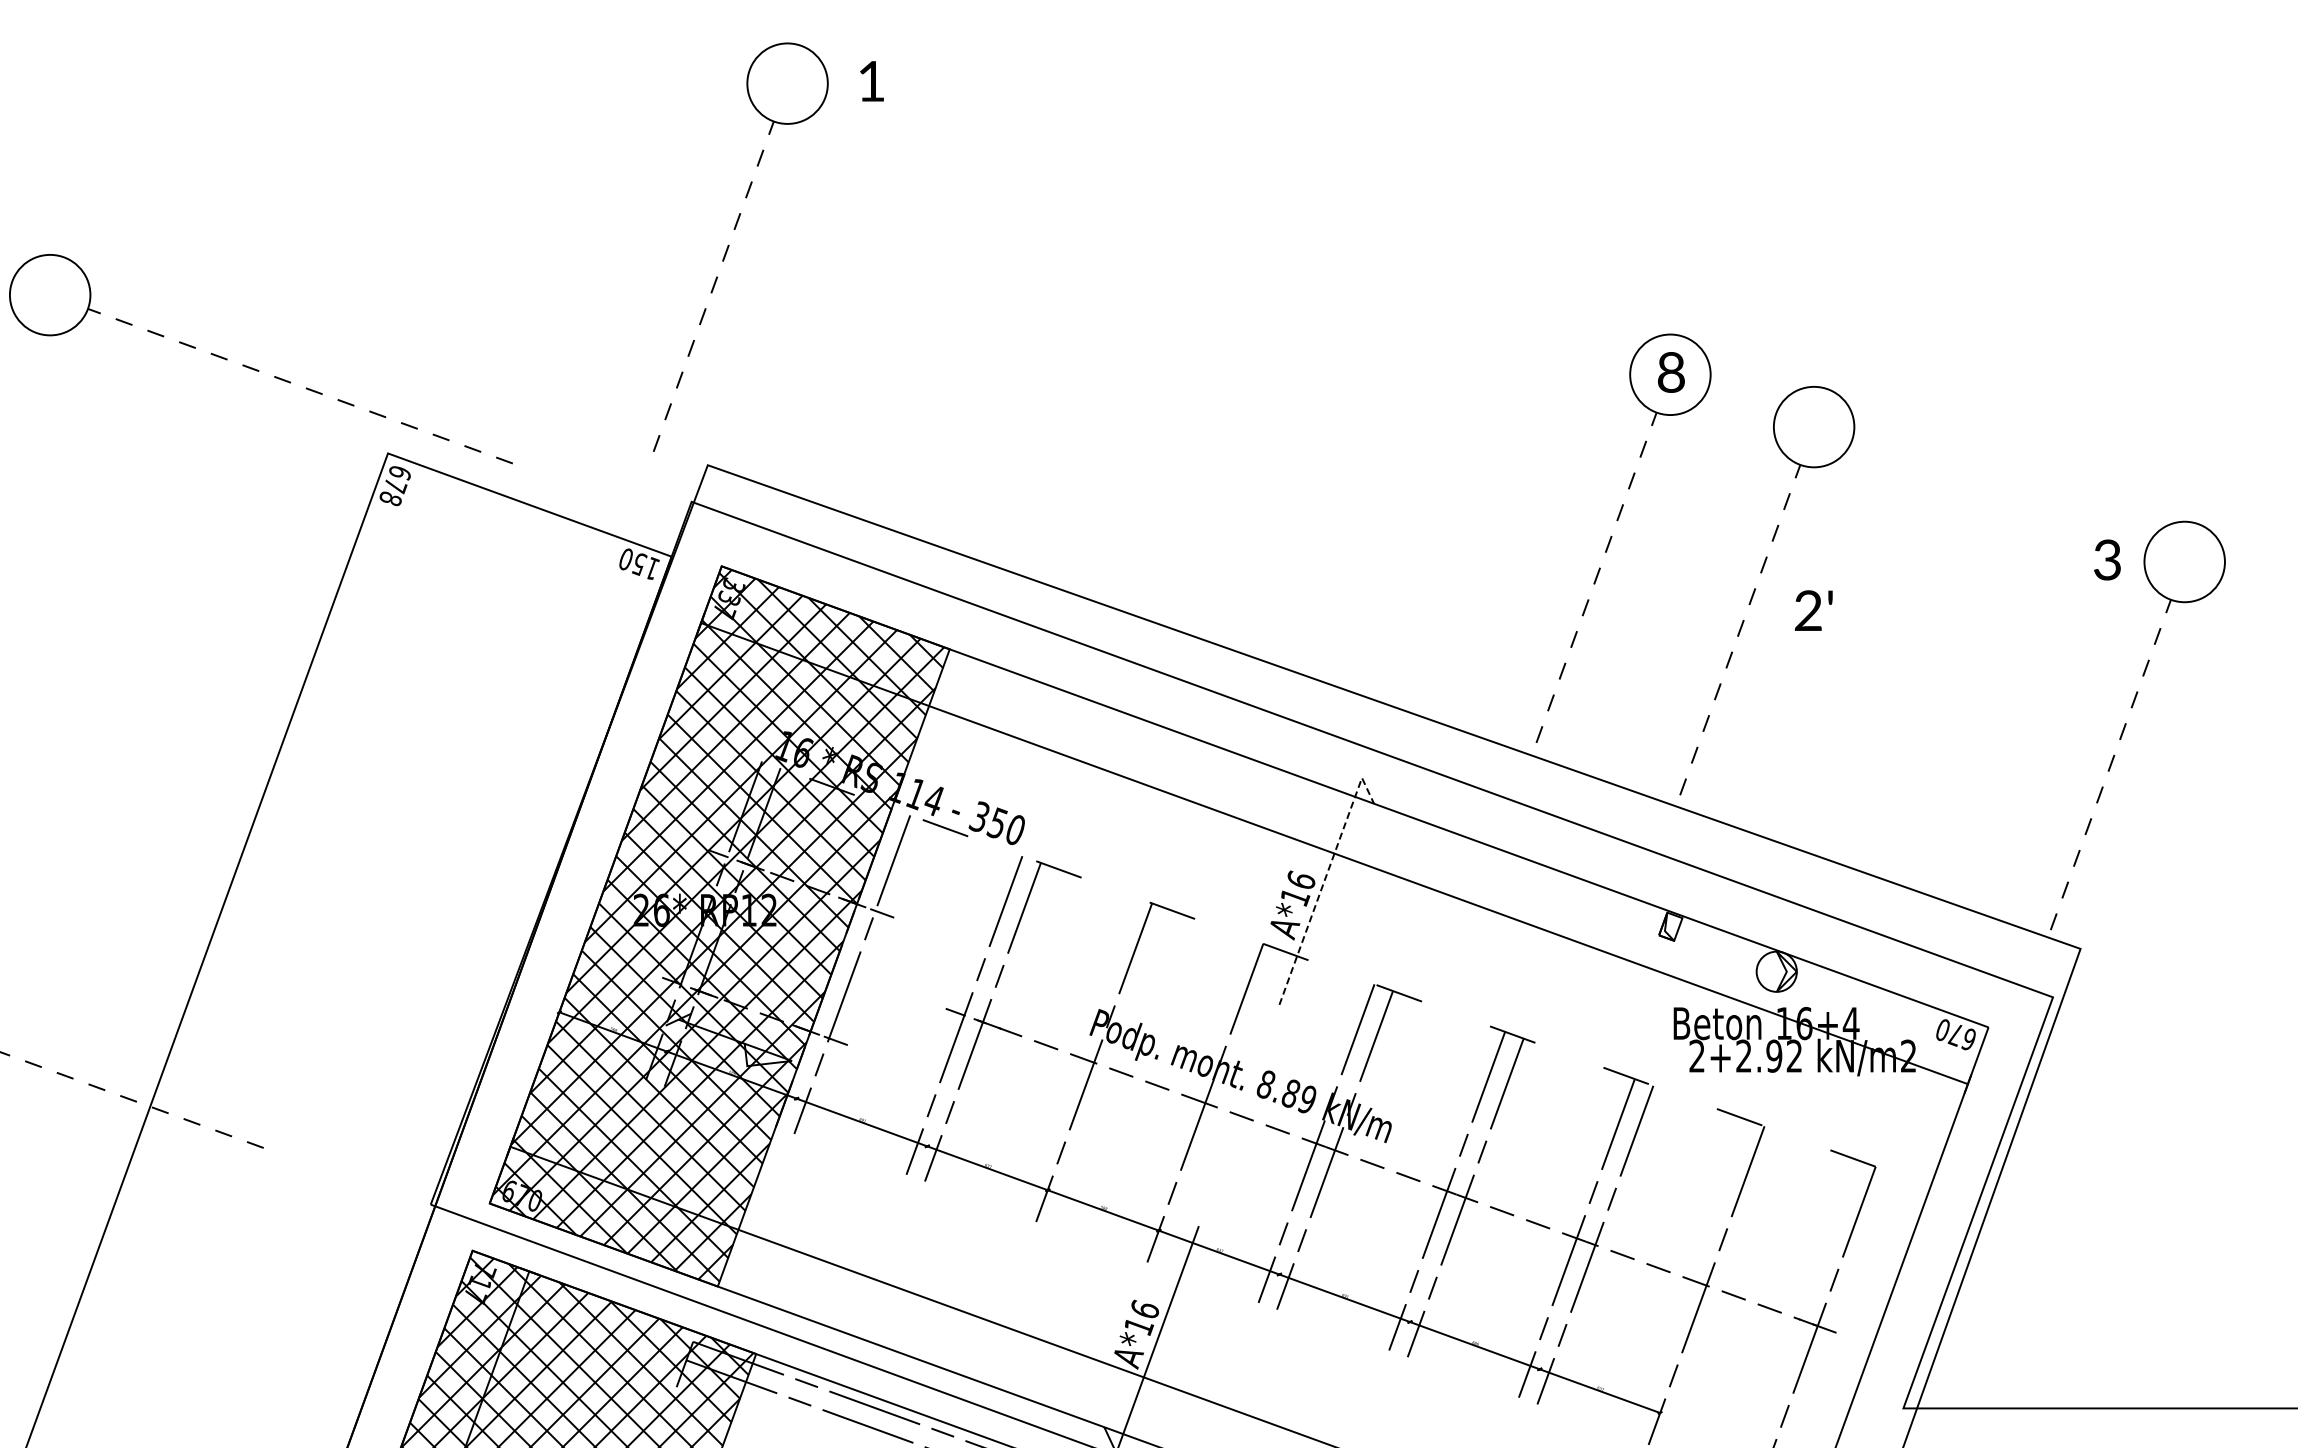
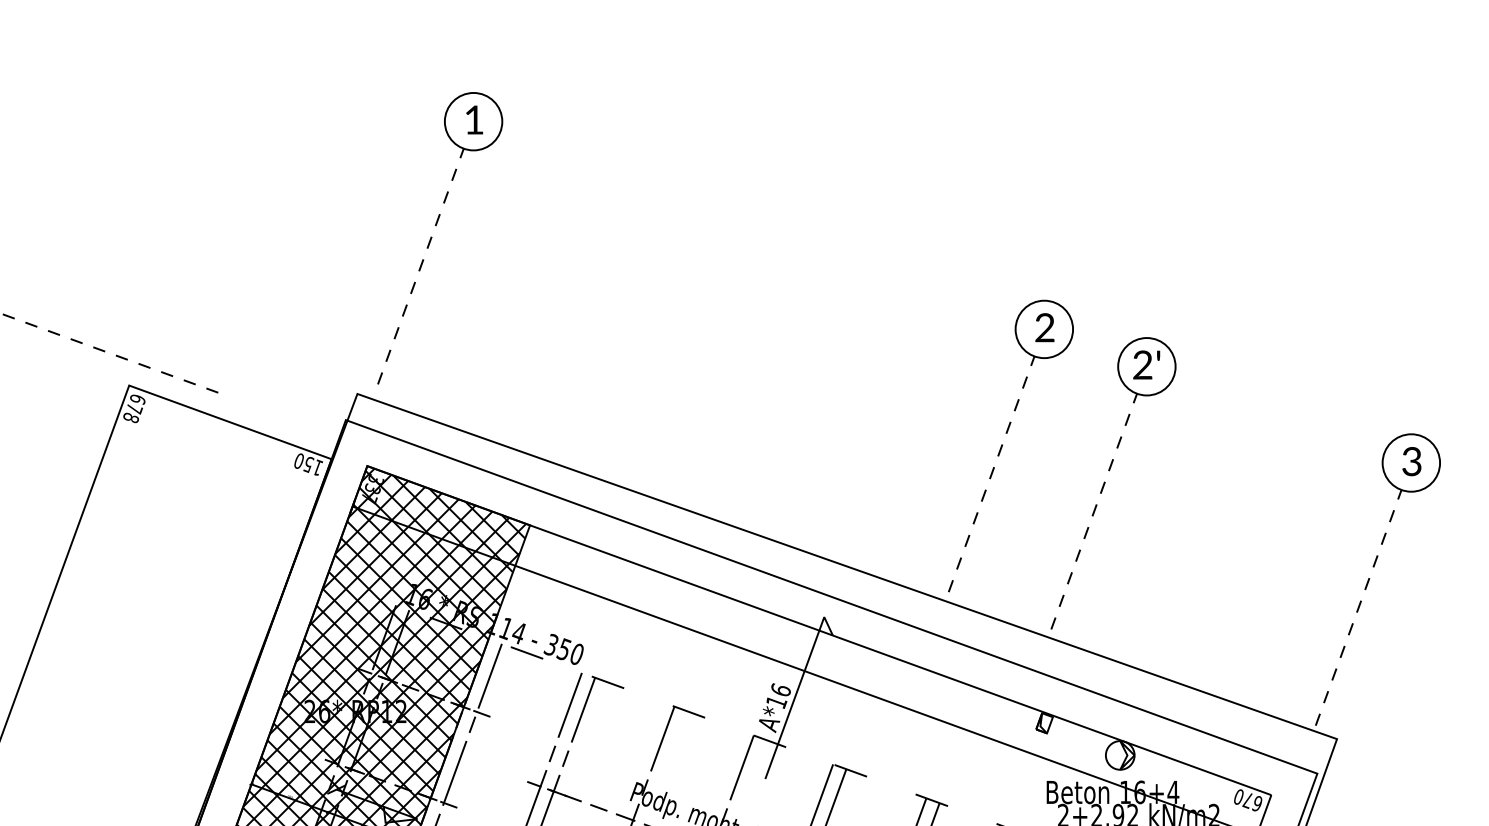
part: (729, 246) -> (432, 237), moved
text: (1670, 372) -> (1044, 327), 8 -> 2
text: (2107, 559) -> (1411, 461), moved
text: (1813, 610) -> (1146, 364), moved
line: (1325, 877) -> (798, 688), dashed -> solid

